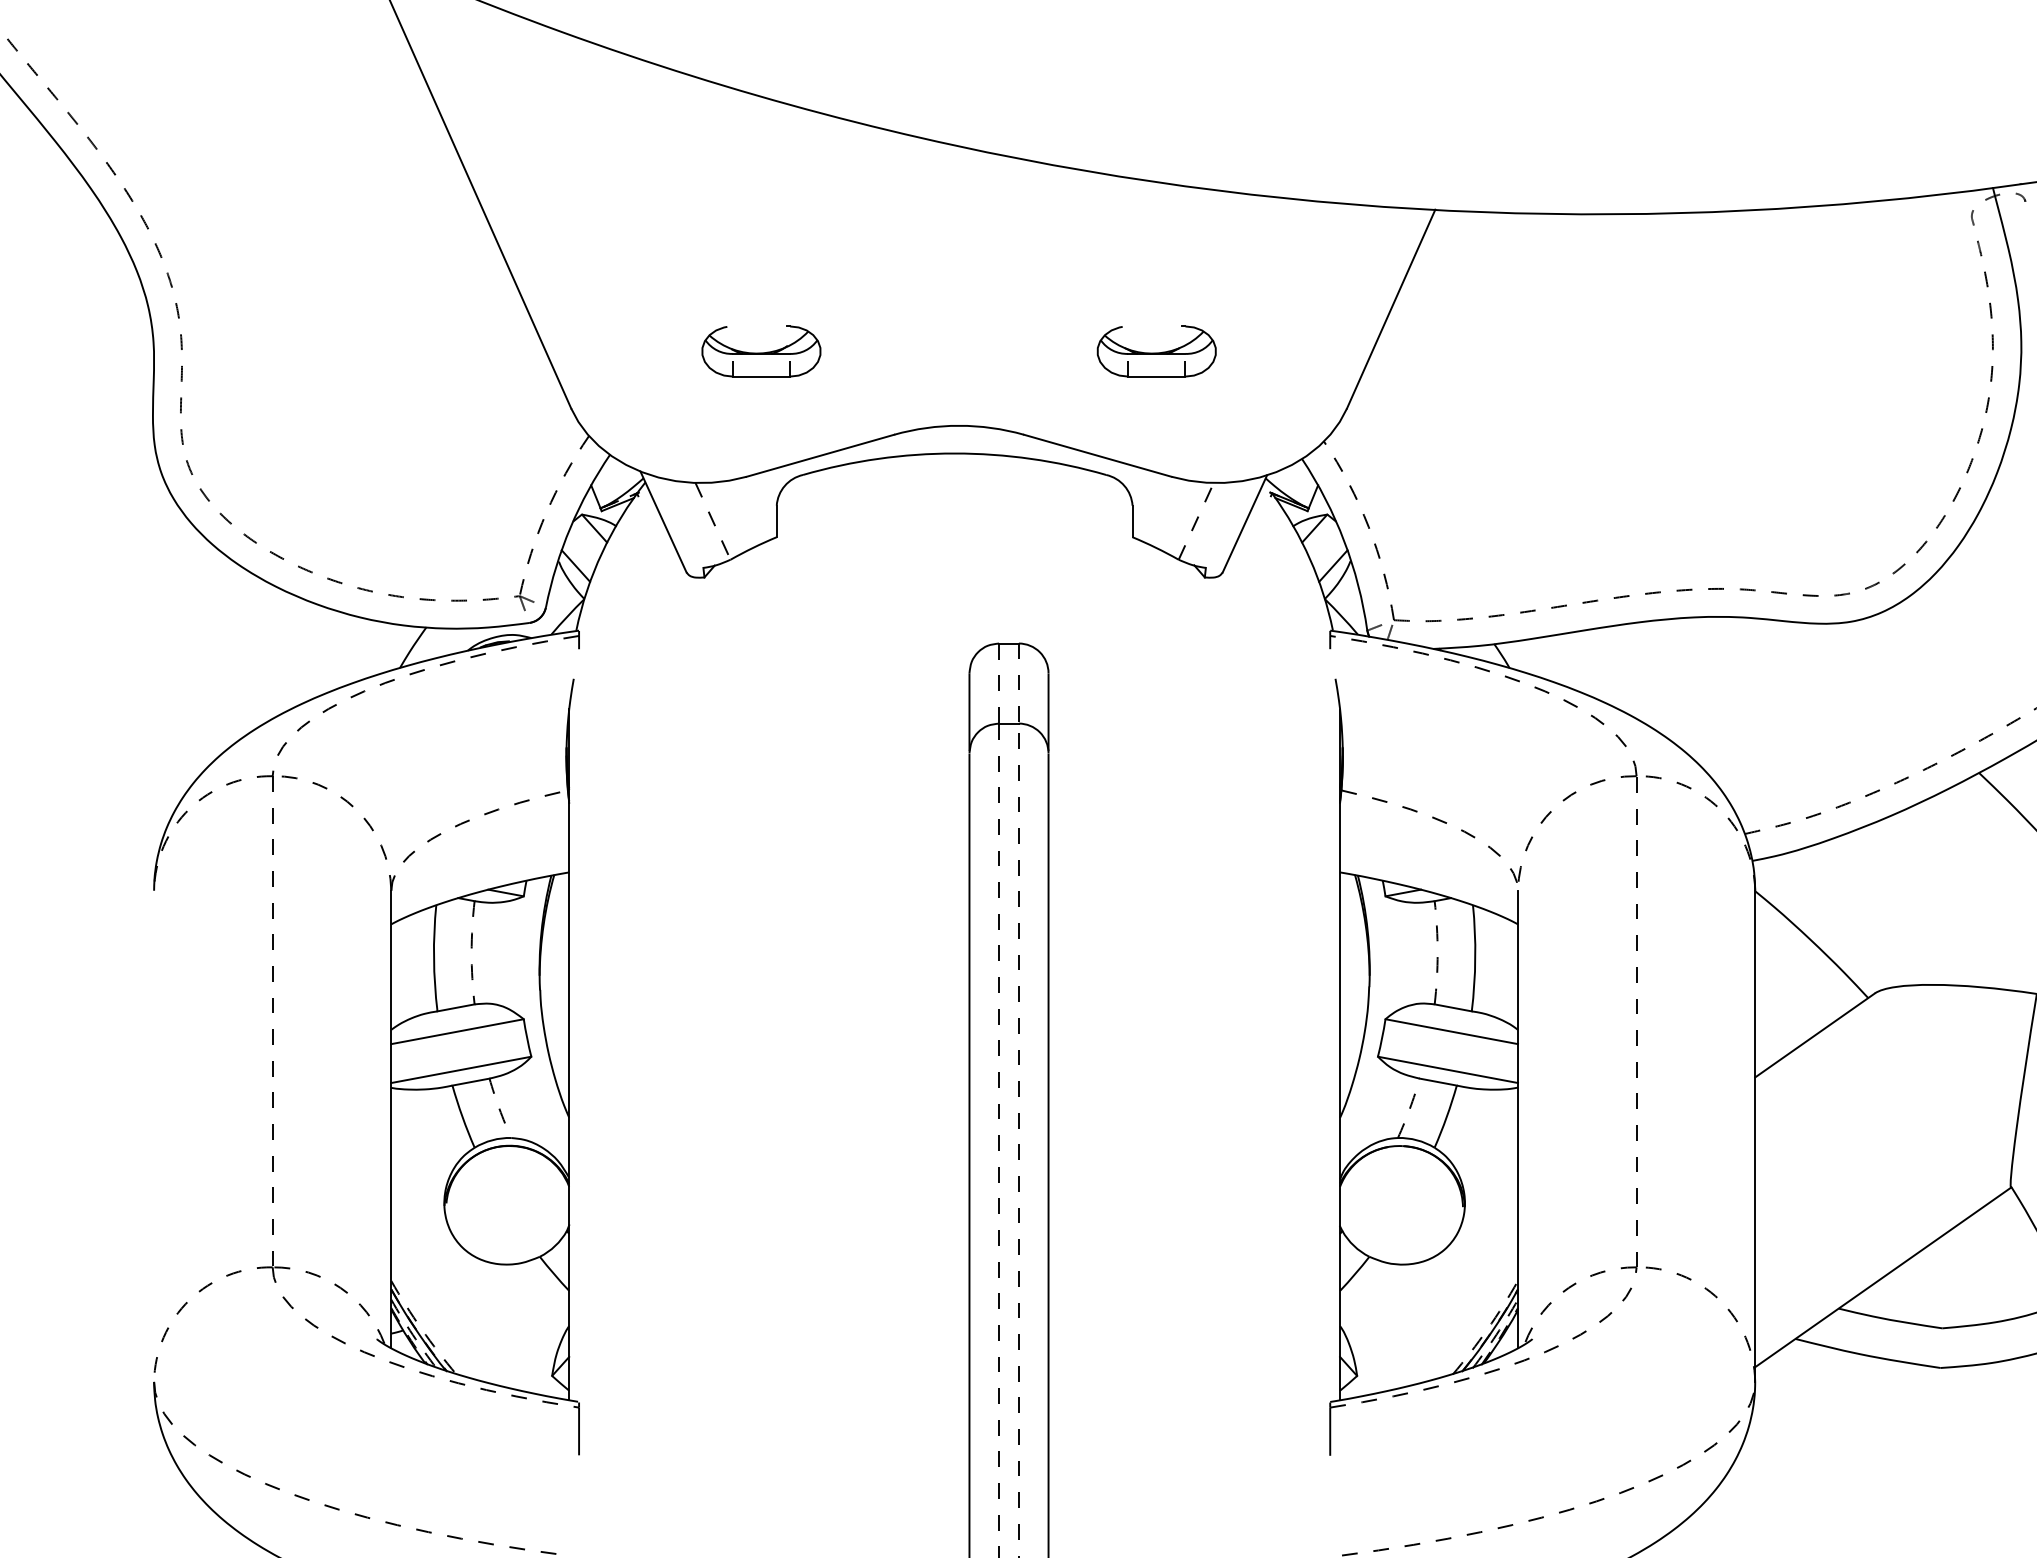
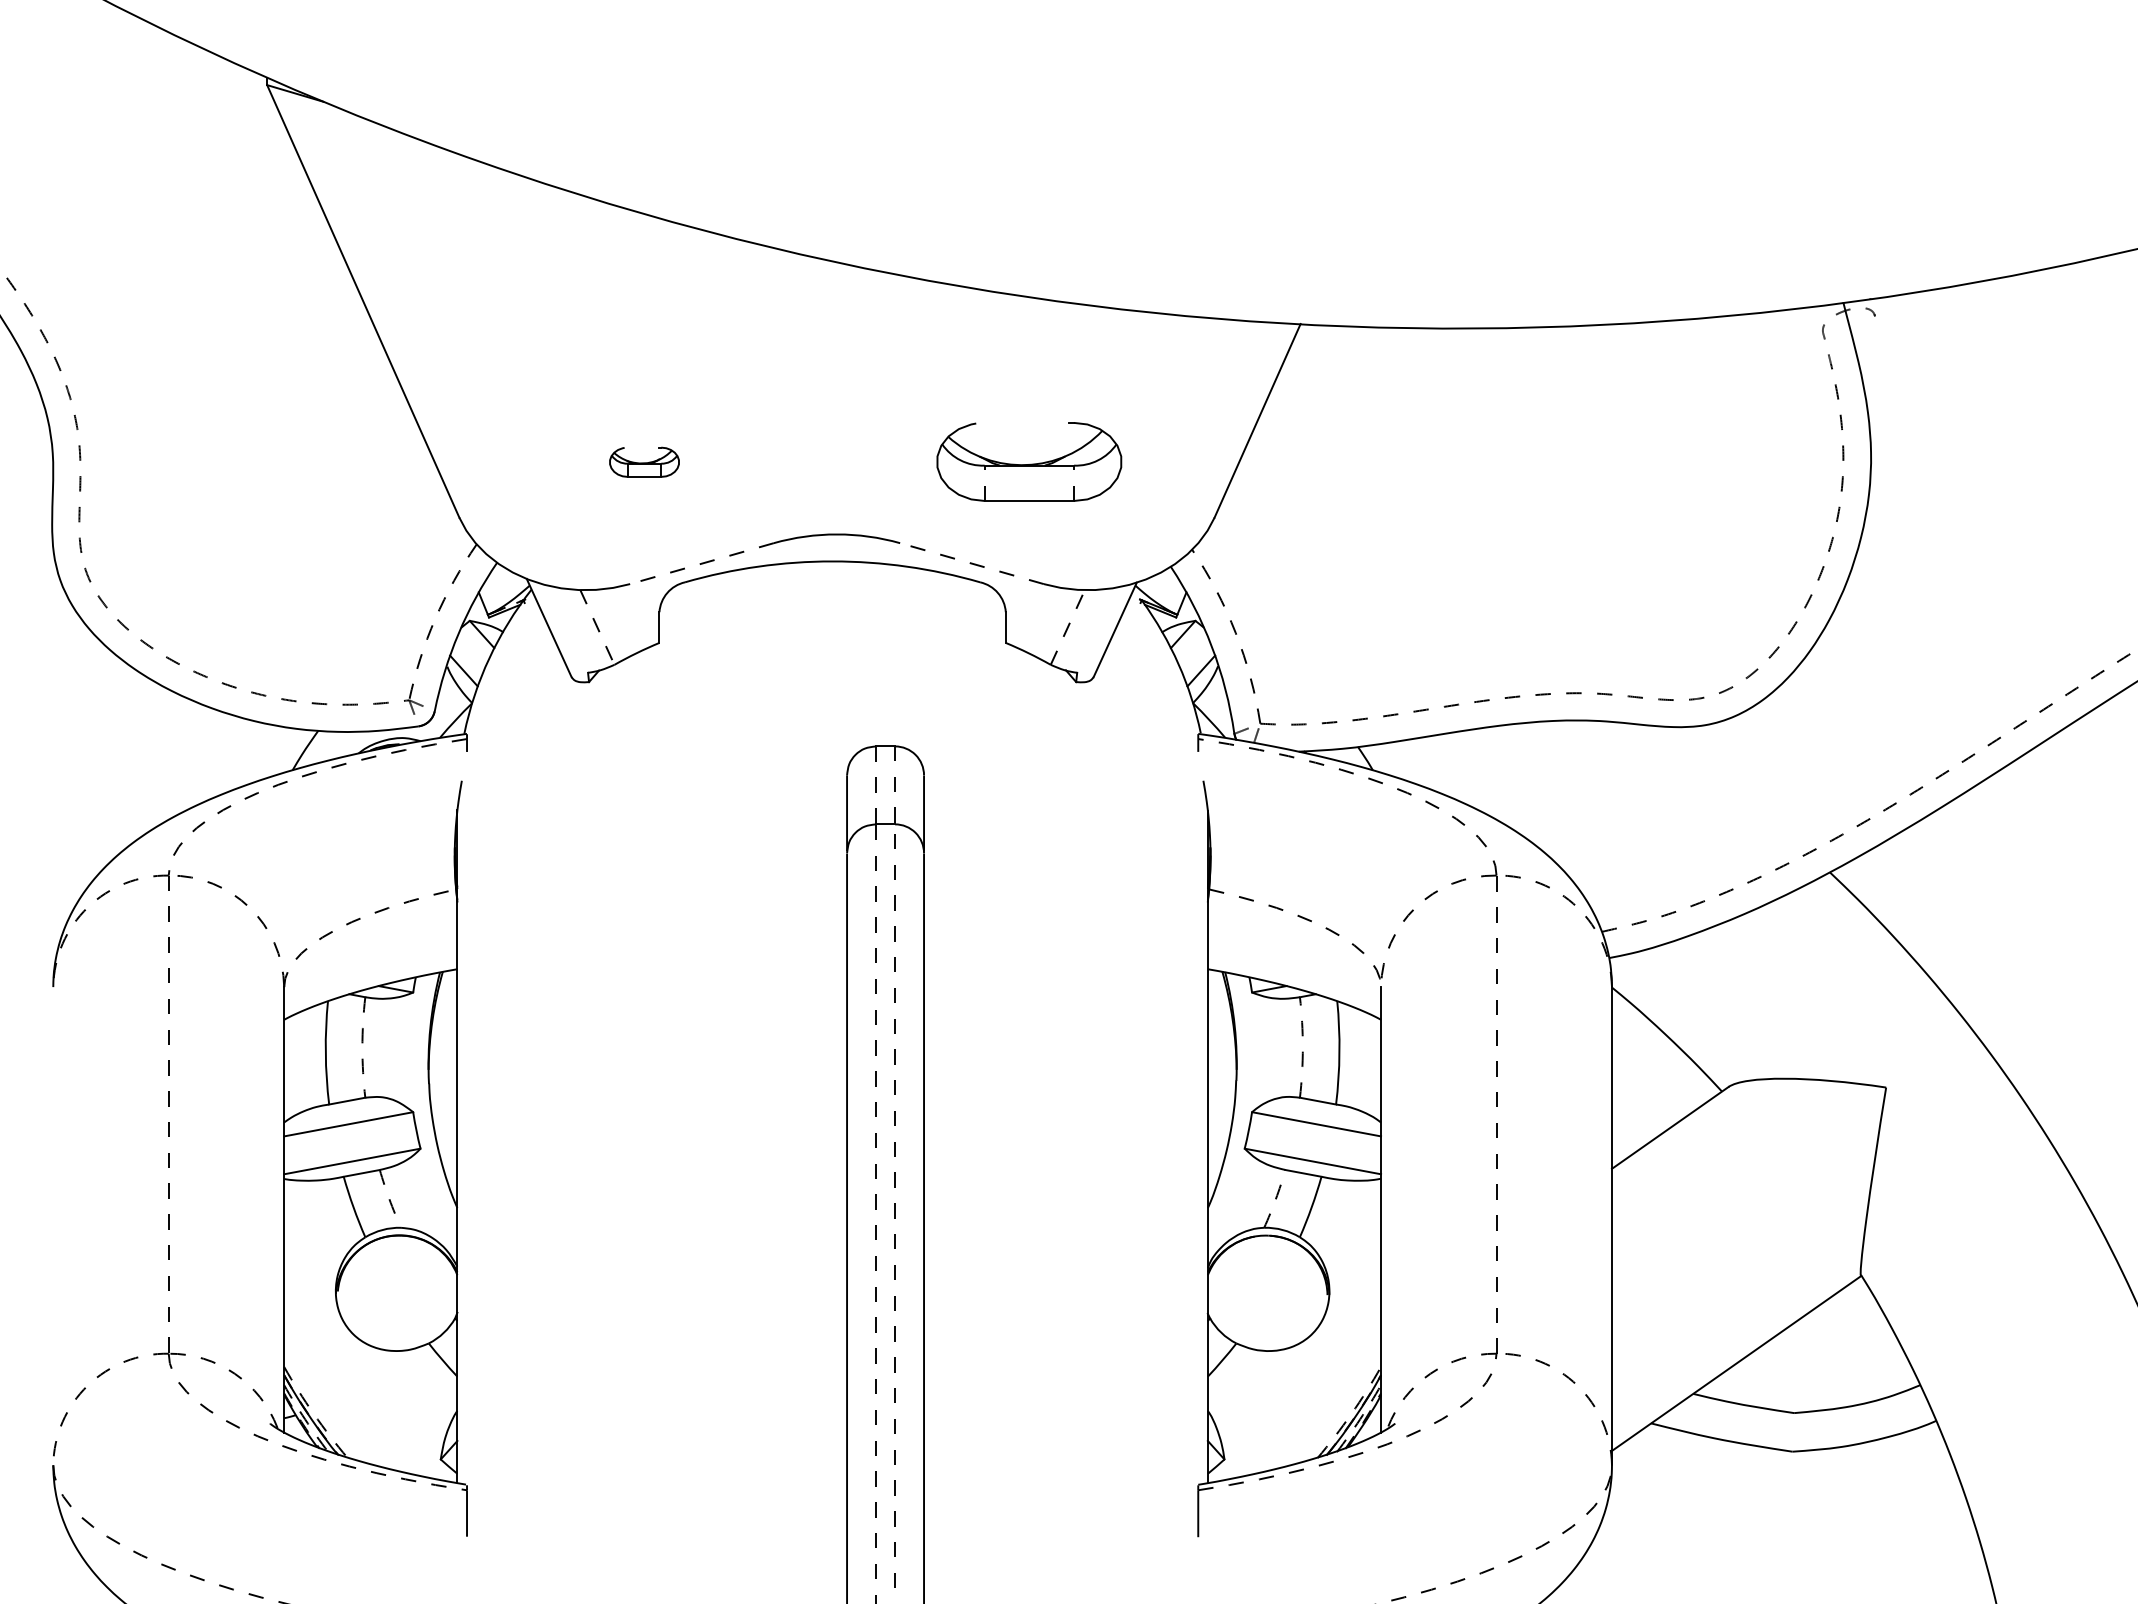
part: (761, 351) -> (644, 462), size x0.6
part: (1156, 351) -> (1029, 462), size x1.6
line: (819, 455) -> (701, 563), solid -> dashed
line: (1097, 455) -> (971, 563), solid -> dashed

